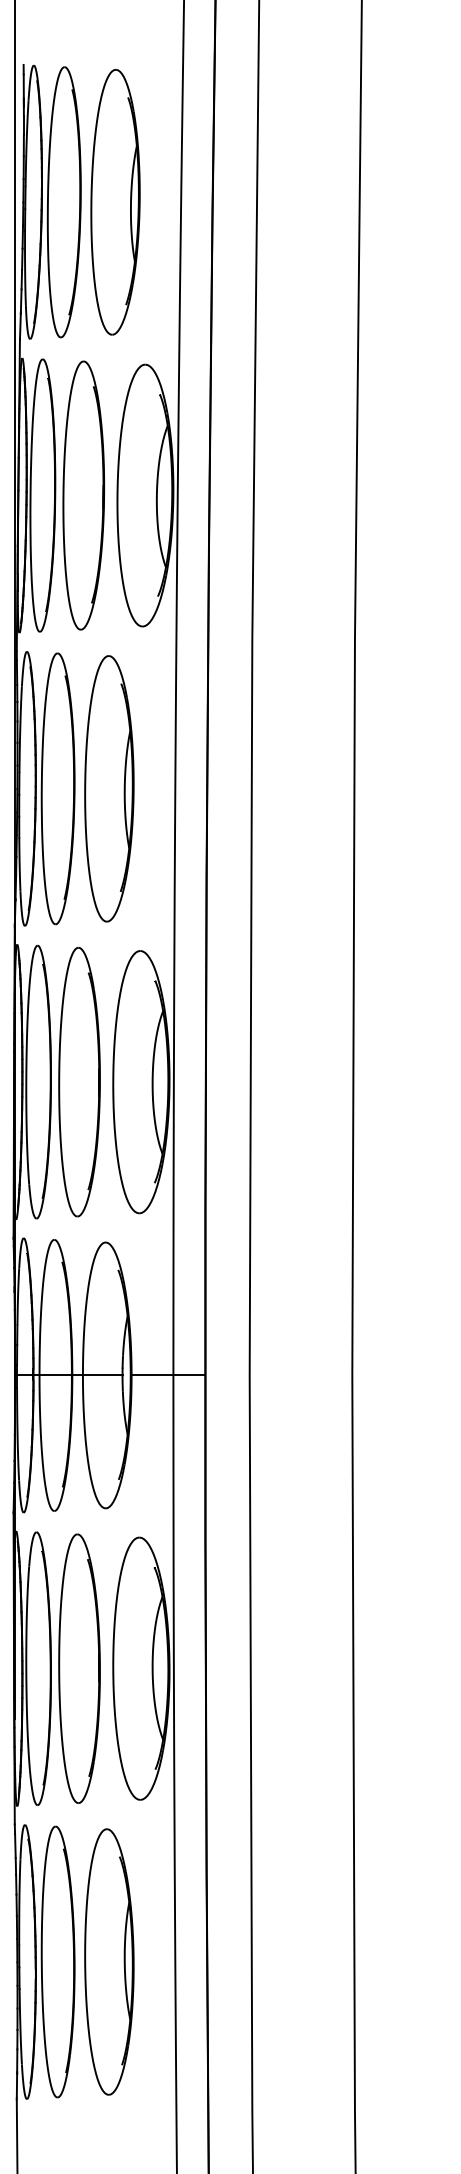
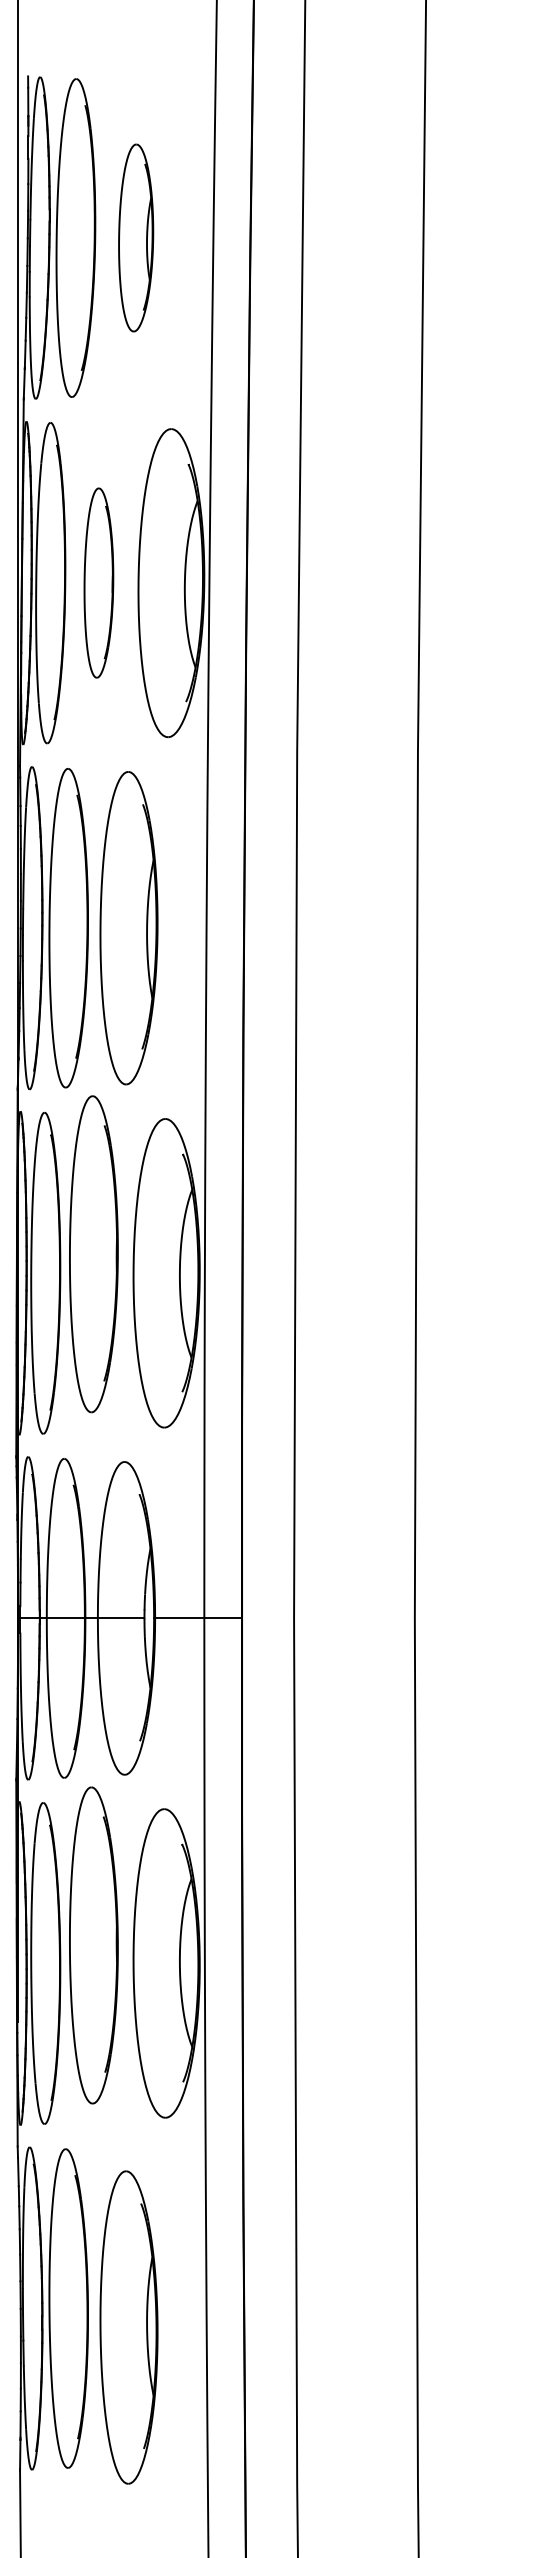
part: (114, 201) -> (135, 237), size x0.6
part: (83, 495) -> (98, 582), size x0.6
part: (79, 1082) -> (93, 1254), moved
part: (79, 1668) -> (93, 1945), moved
part: (108, 1961) -> (128, 2327), moved

